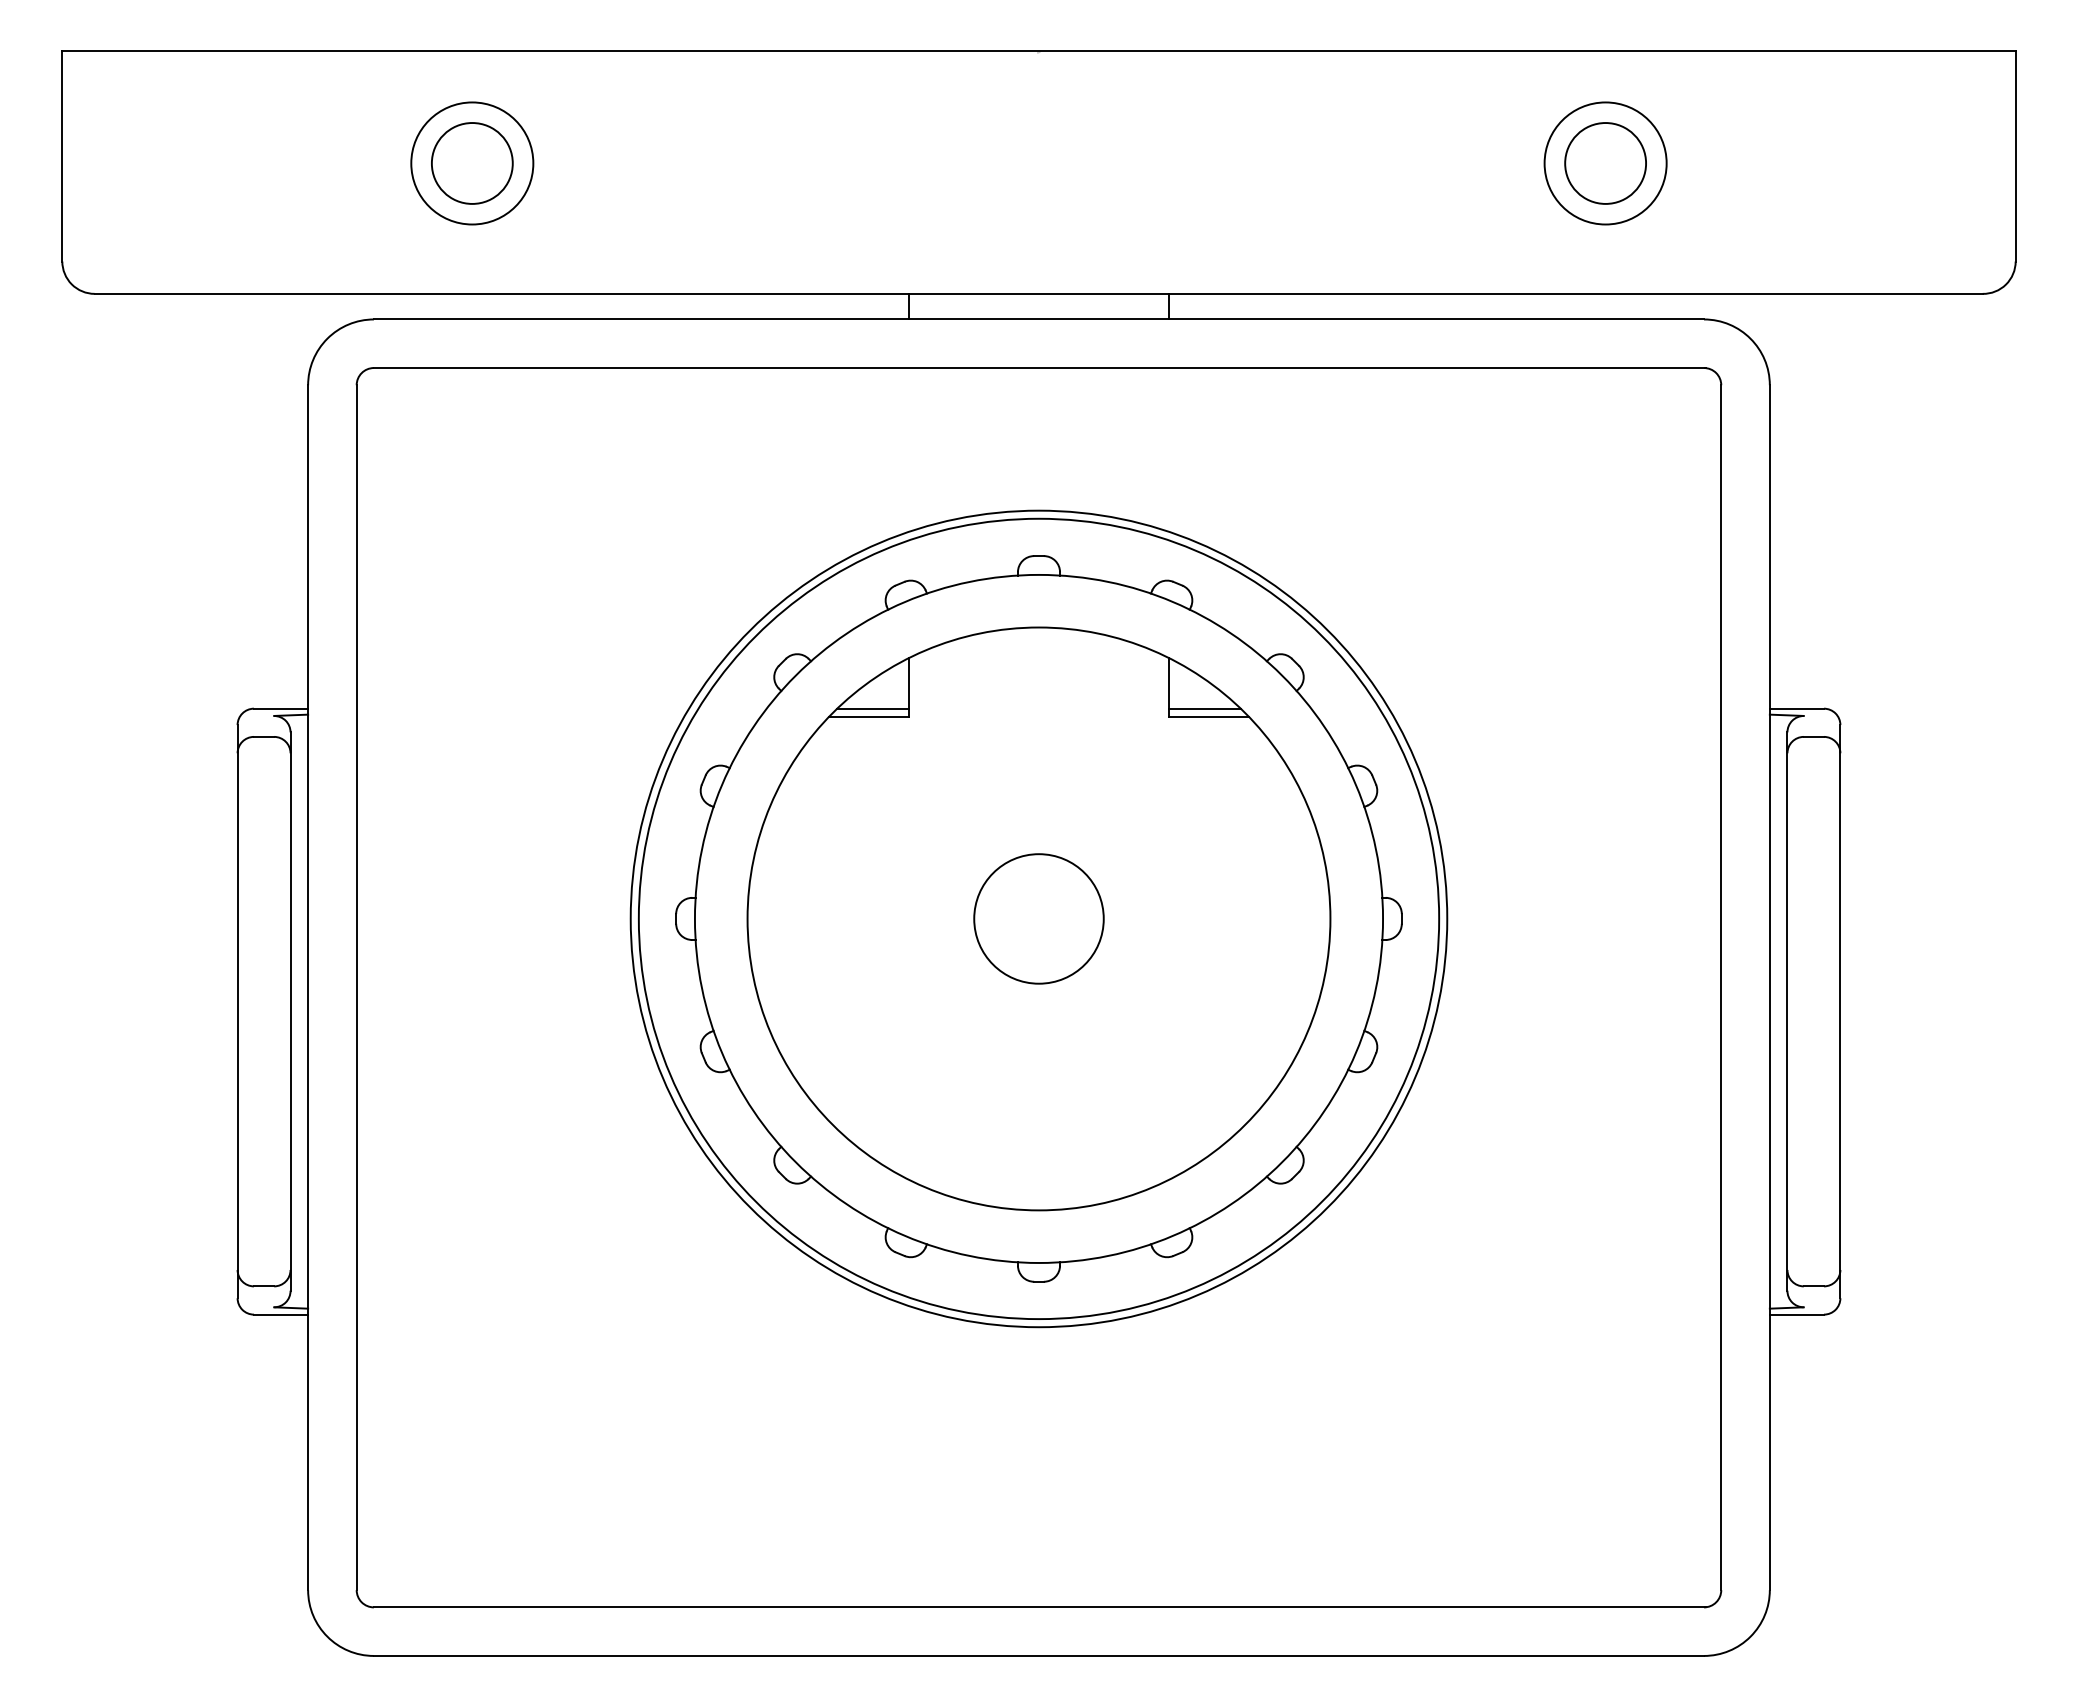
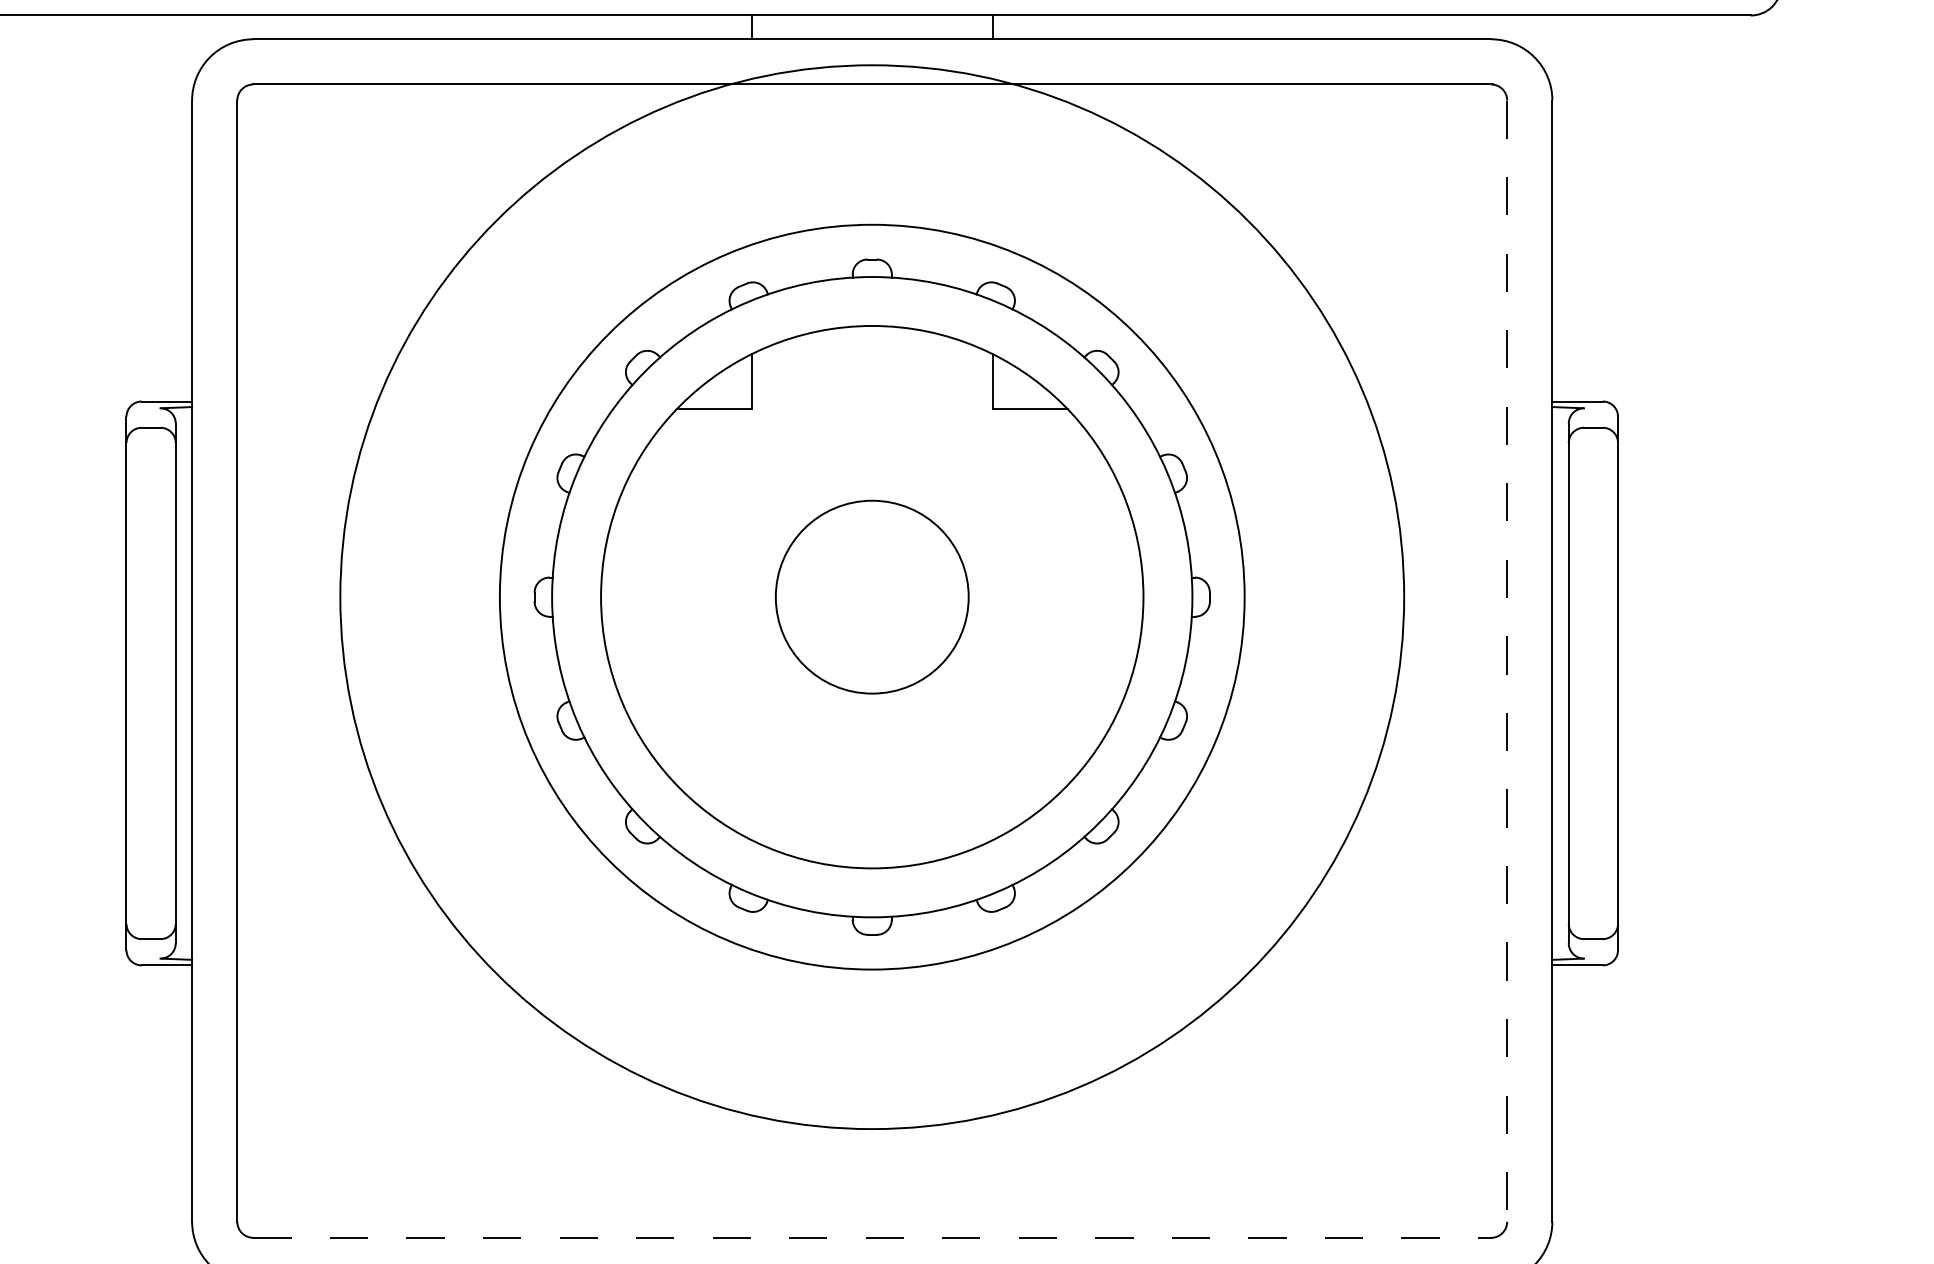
line: (873, 708) -> (718, 401), removed
line: (1204, 708) -> (1026, 401), removed
circle: (1038, 918) -> (871, 596), size x1.4
circle: (1038, 918) -> (871, 596), size x1.6
line: (1721, 988) -> (1507, 661), solid -> dashed
line: (1040, 1607) -> (873, 1237), solid -> dashed

